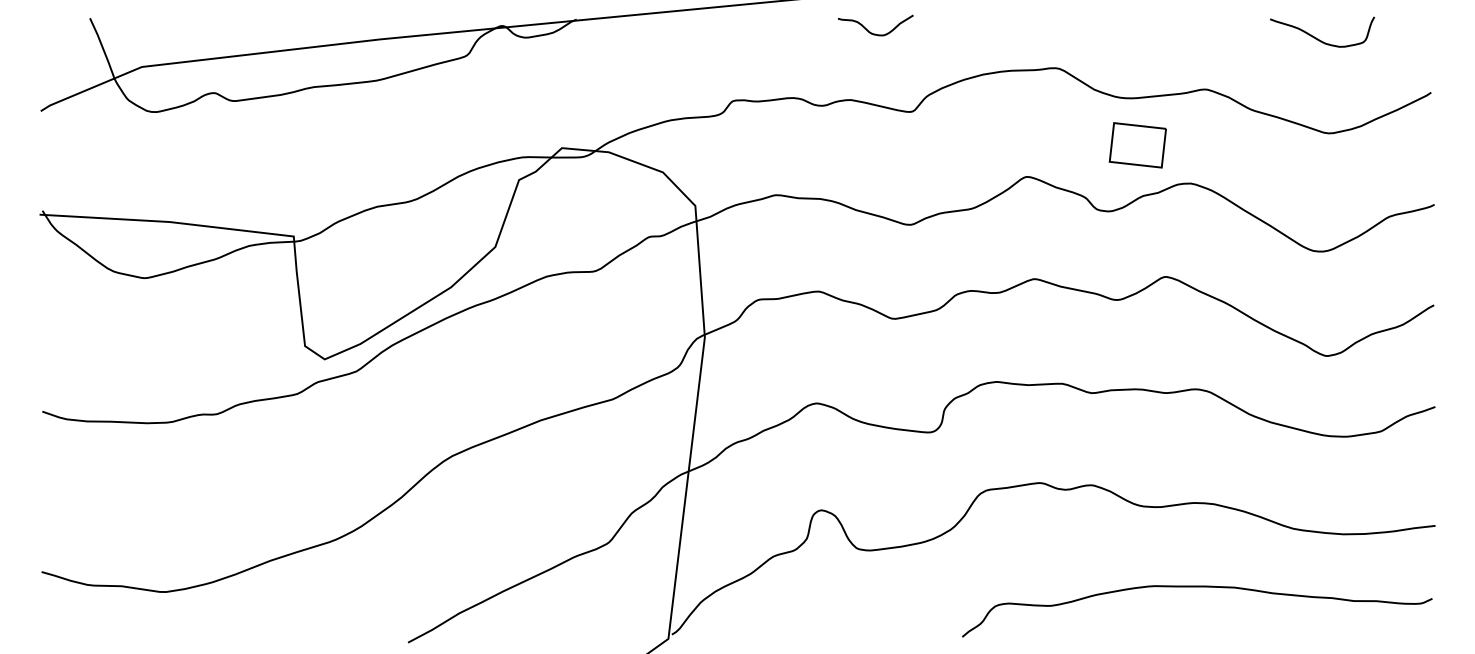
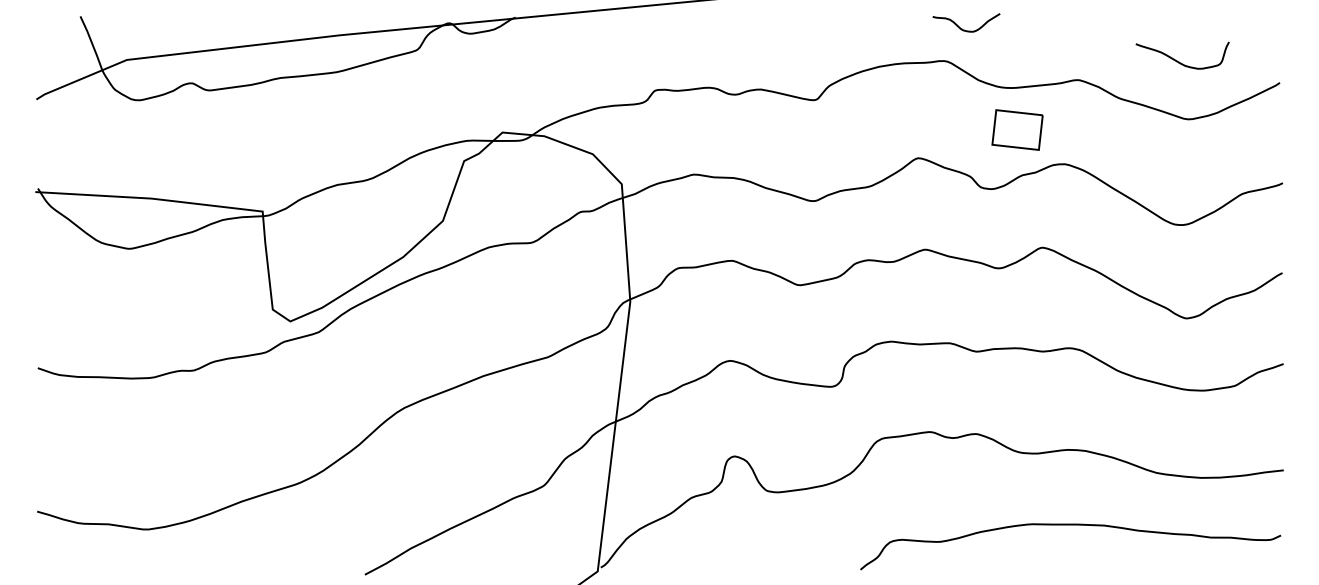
curve: (870, 31) -> (961, 28), moved
curve: (1318, 38) -> (1179, 61), moved

